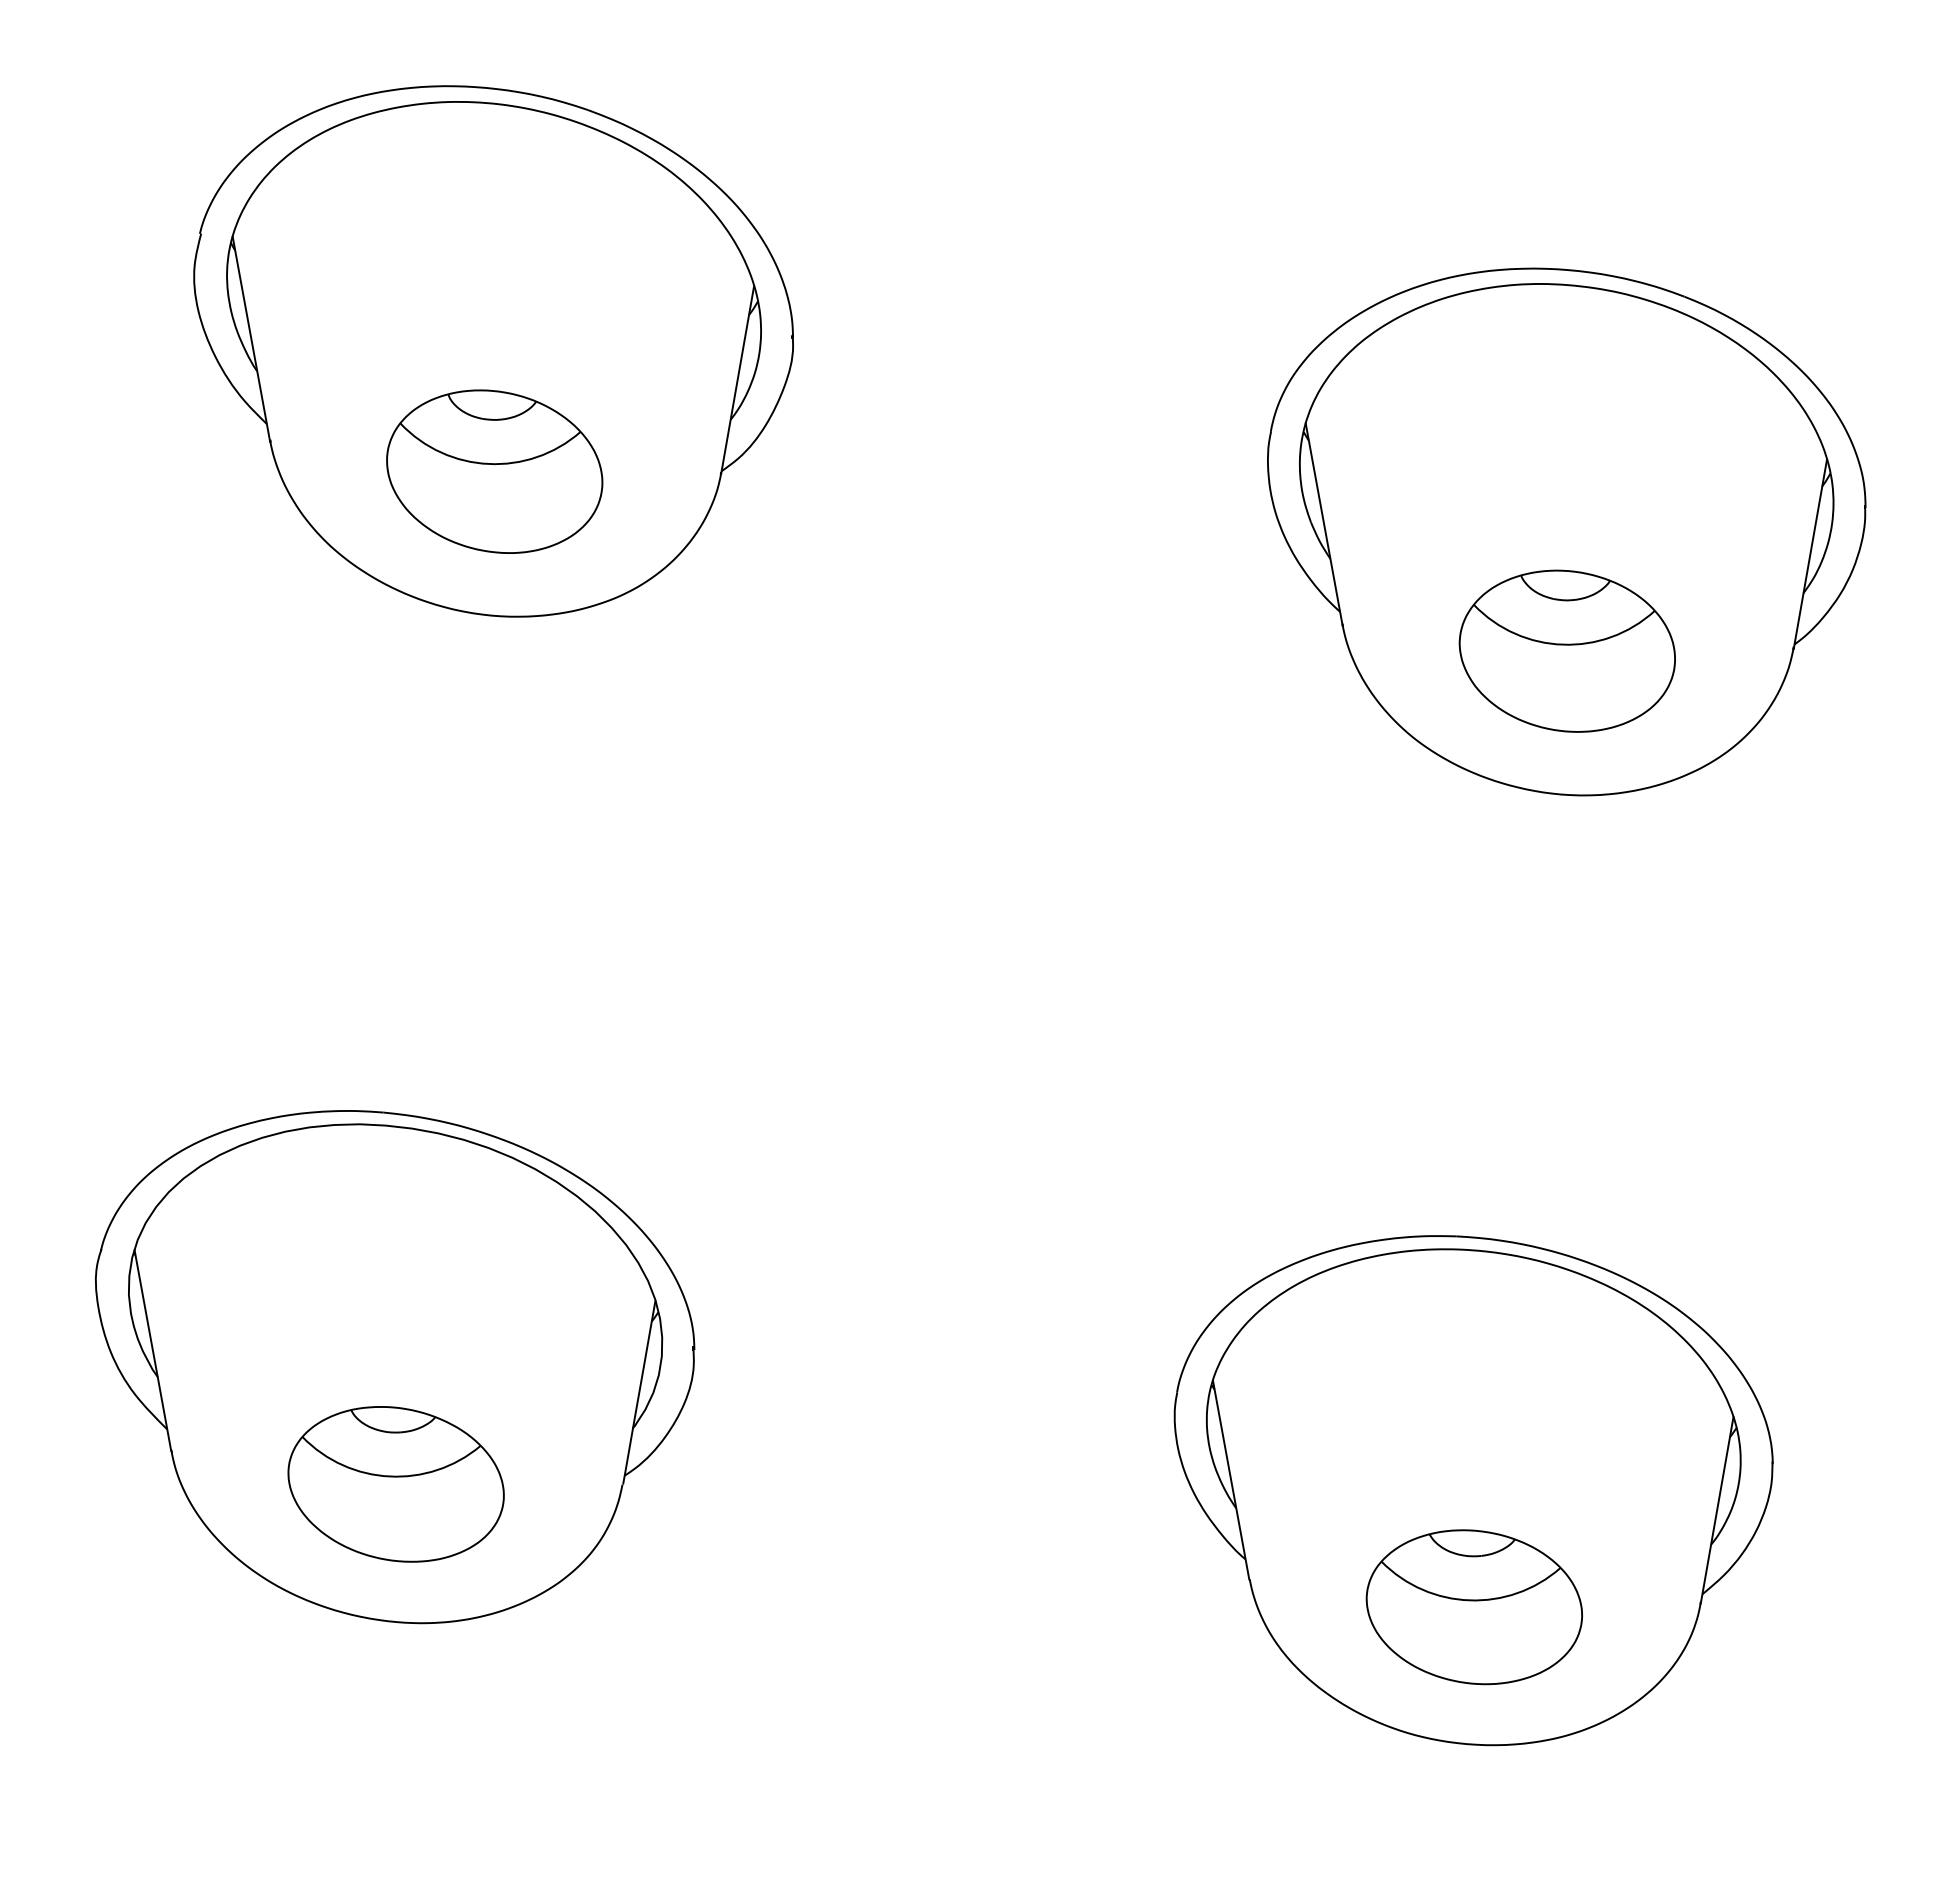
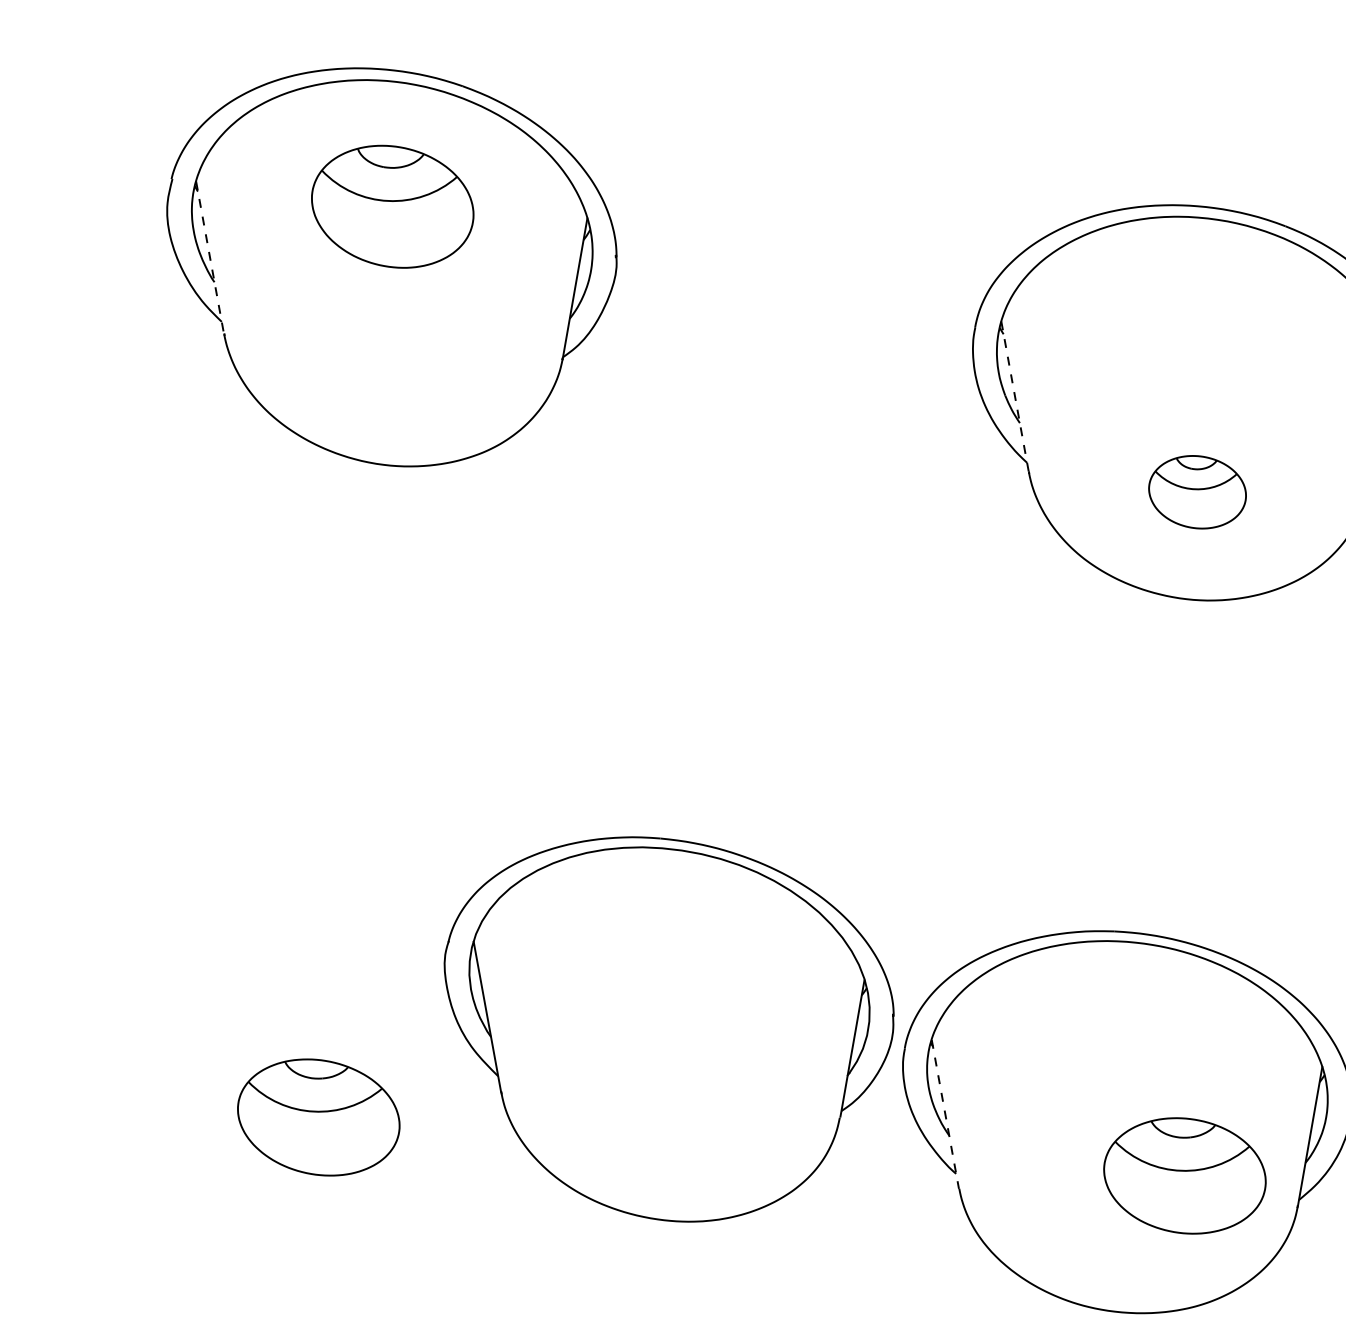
line: (251, 339) -> (210, 258), solid -> dashed
part: (494, 471) -> (392, 206), moved
line: (1324, 524) -> (1015, 397), solid -> dashed
part: (1566, 650) -> (1197, 491), size x0.6
part: (395, 1367) -> (669, 1029), moved
line: (1231, 1480) -> (945, 1114), solid -> dashed
part: (1473, 1607) -> (1184, 1176), moved

